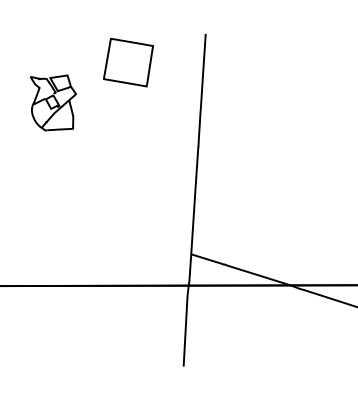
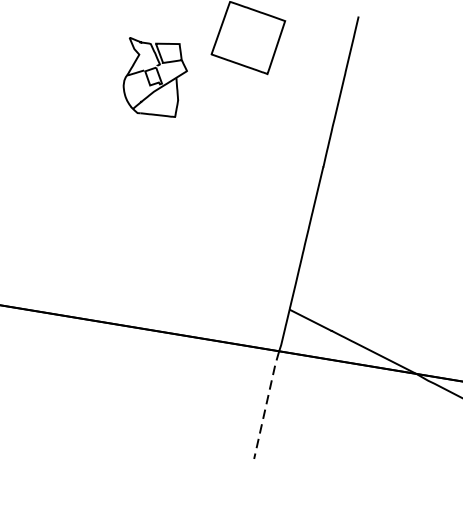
part: (53, 102) -> (154, 77), moved
line: (185, 325) -> (265, 404), solid -> dashed

